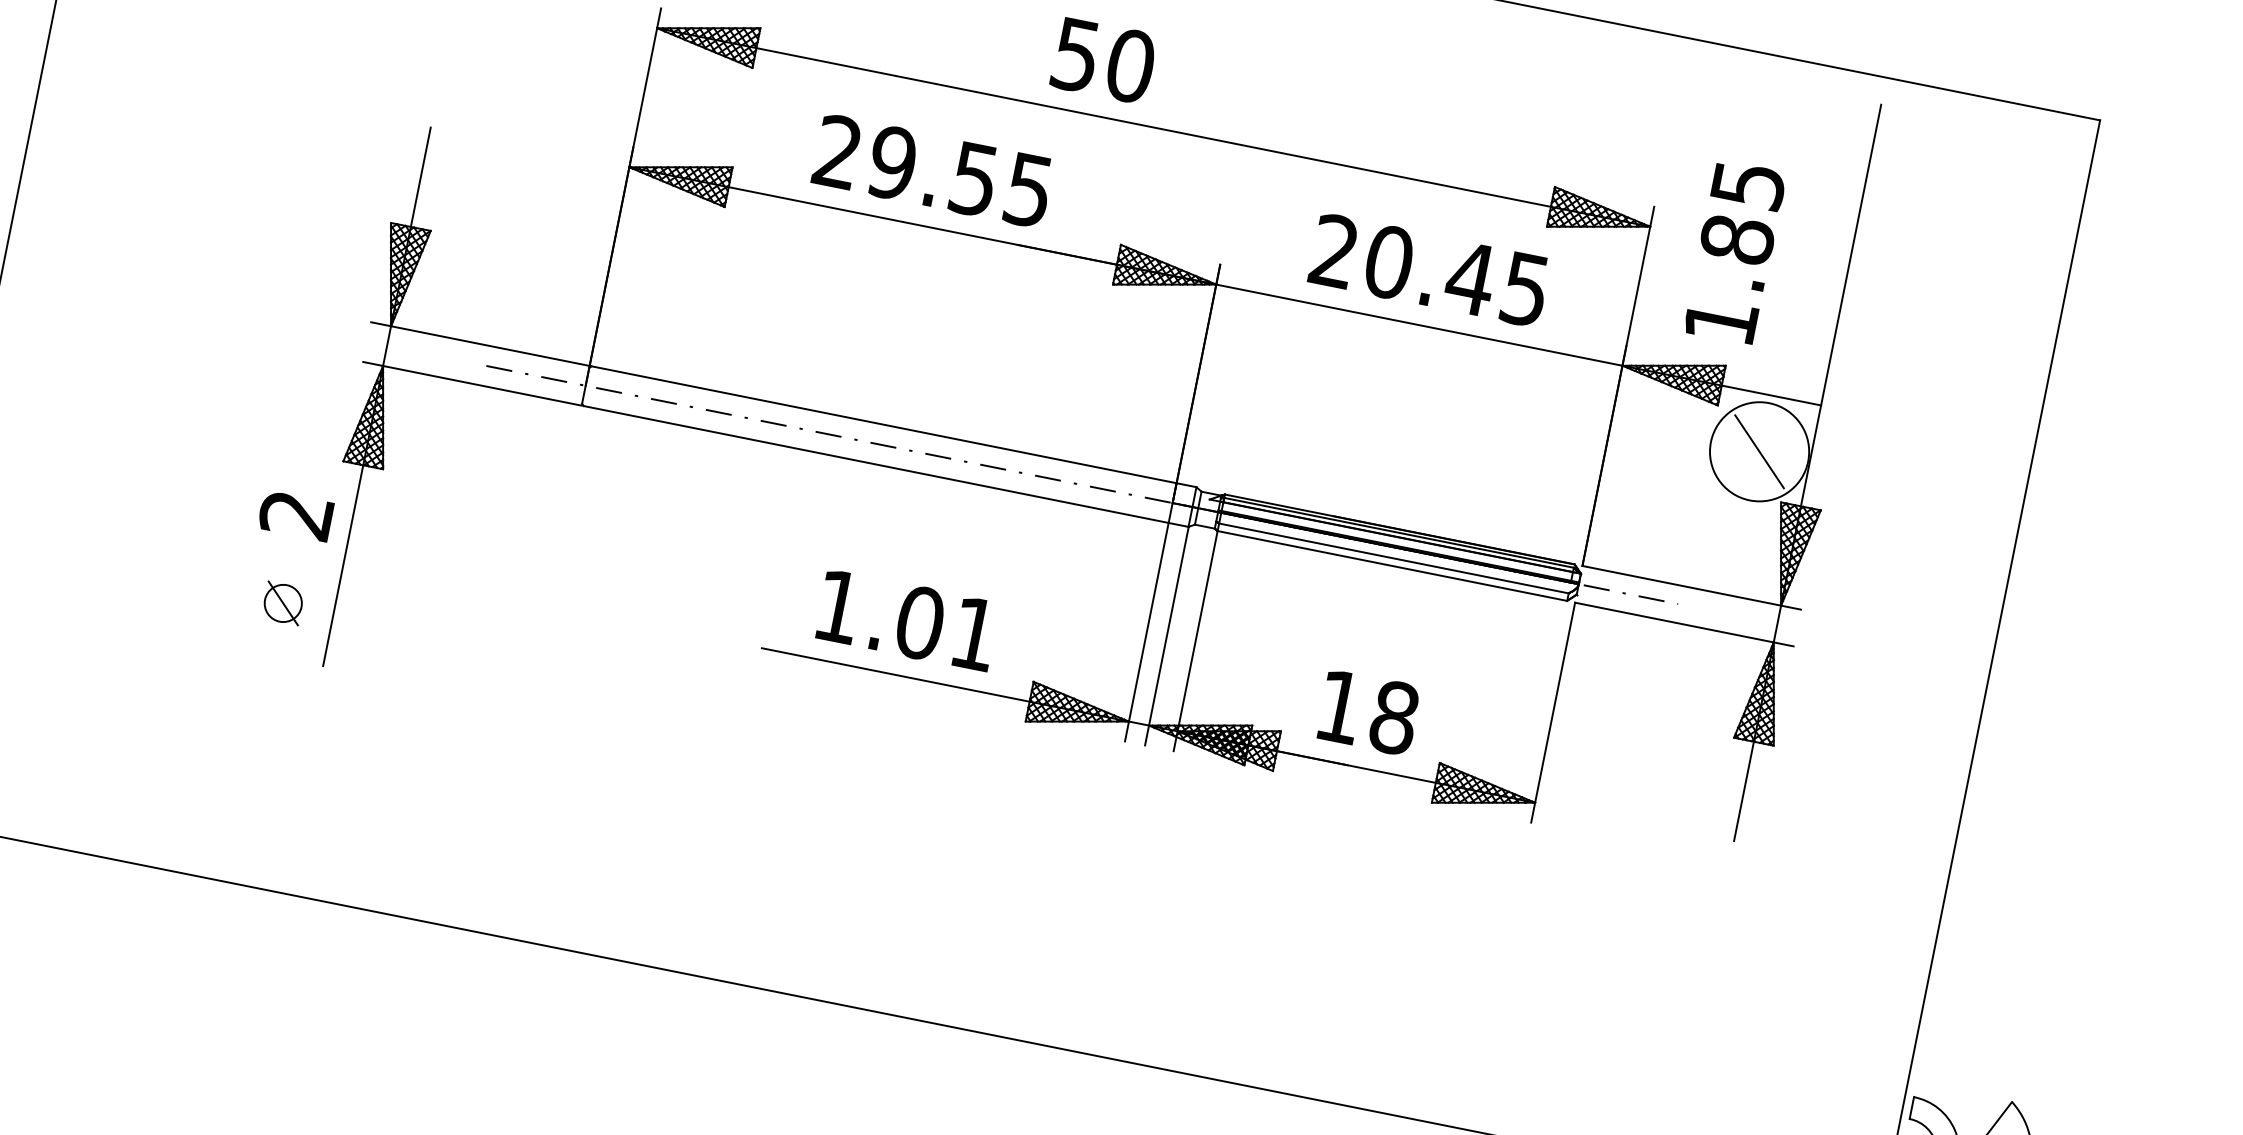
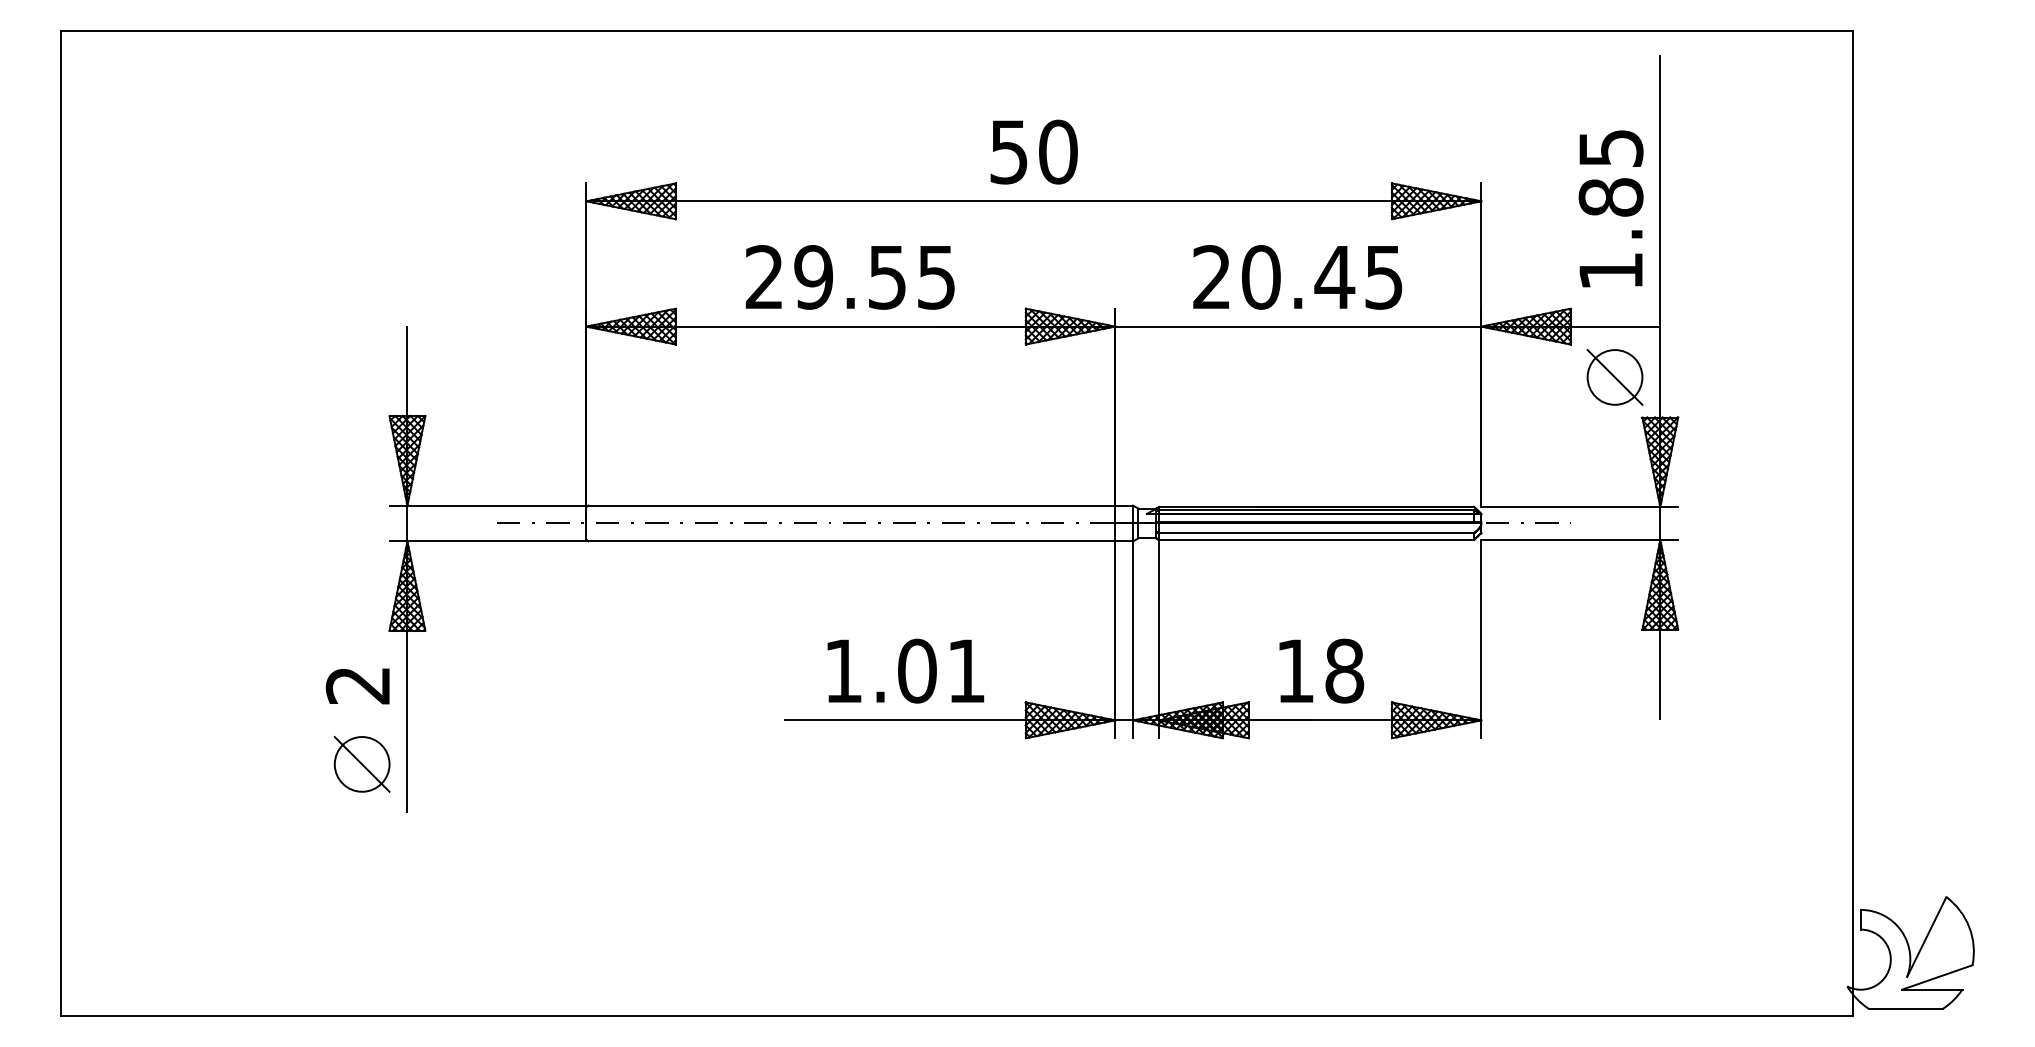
text: (1103, 59) -> (1033, 151), moved
text: (1734, 251) -> (1610, 208), moved
circle: (1758, 451) -> (1614, 377), size x0.62
part: (282, 603) -> (361, 764), size x1.67

